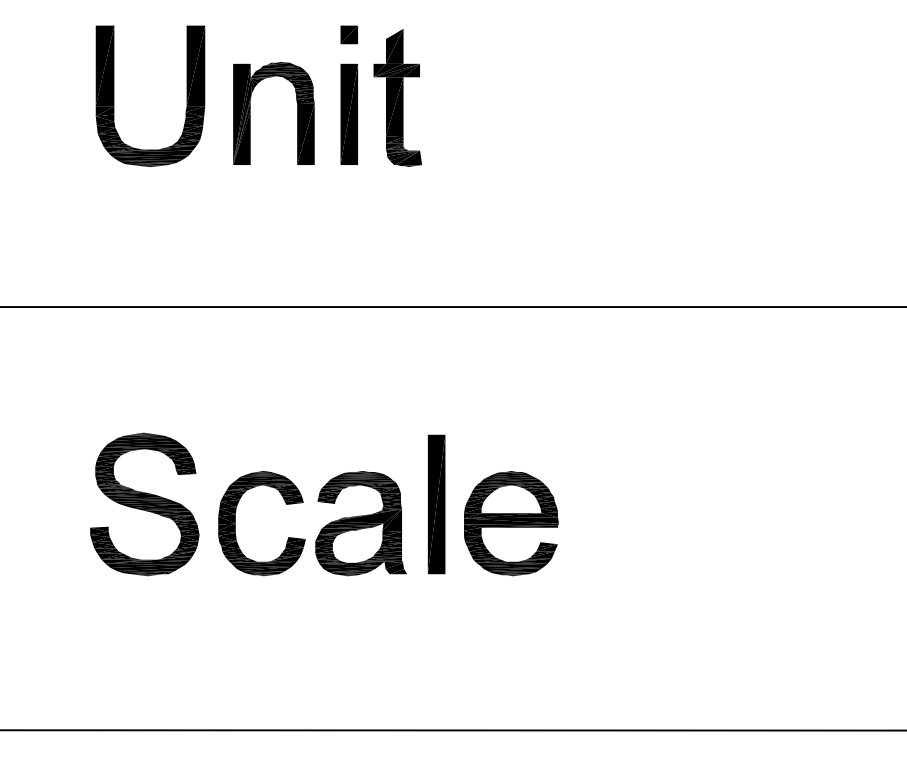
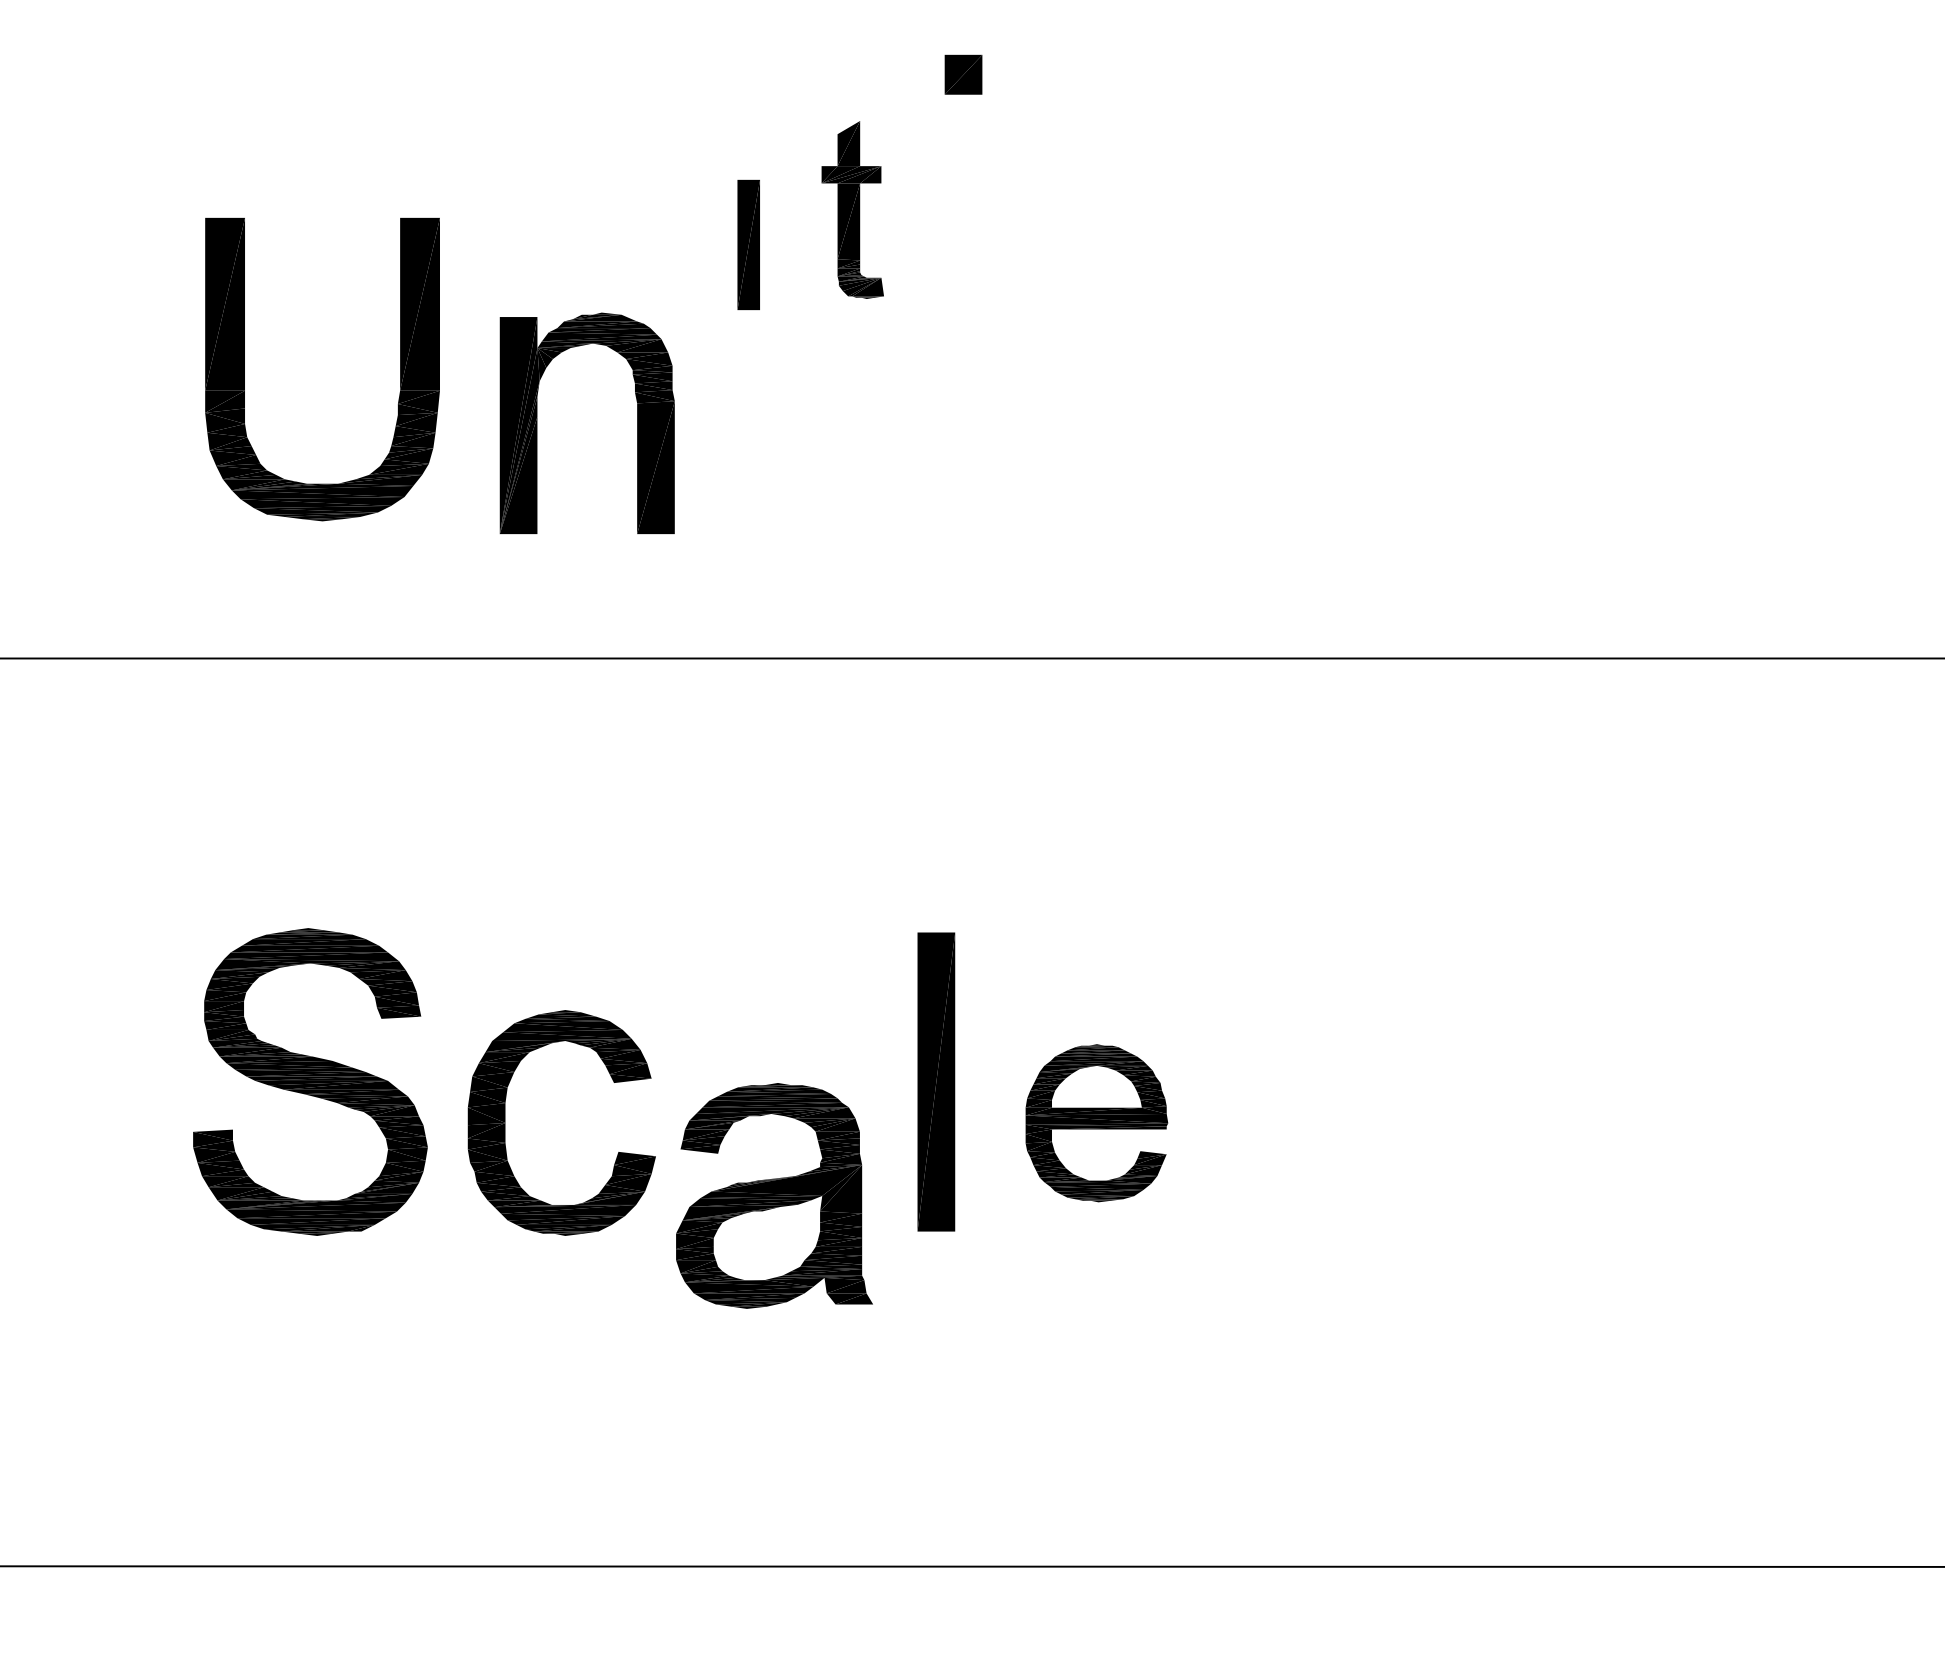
part: (348, 34) -> (961, 73), moved
part: (114, 95) -> (245, 367), moved
part: (397, 97) -> (852, 209), size x0.6
part: (250, 112) -> (537, 421), moved
part: (348, 113) -> (747, 243), size x0.6
part: (360, 523) -> (773, 1195), moved
part: (511, 523) -> (1096, 1122), size x0.7

